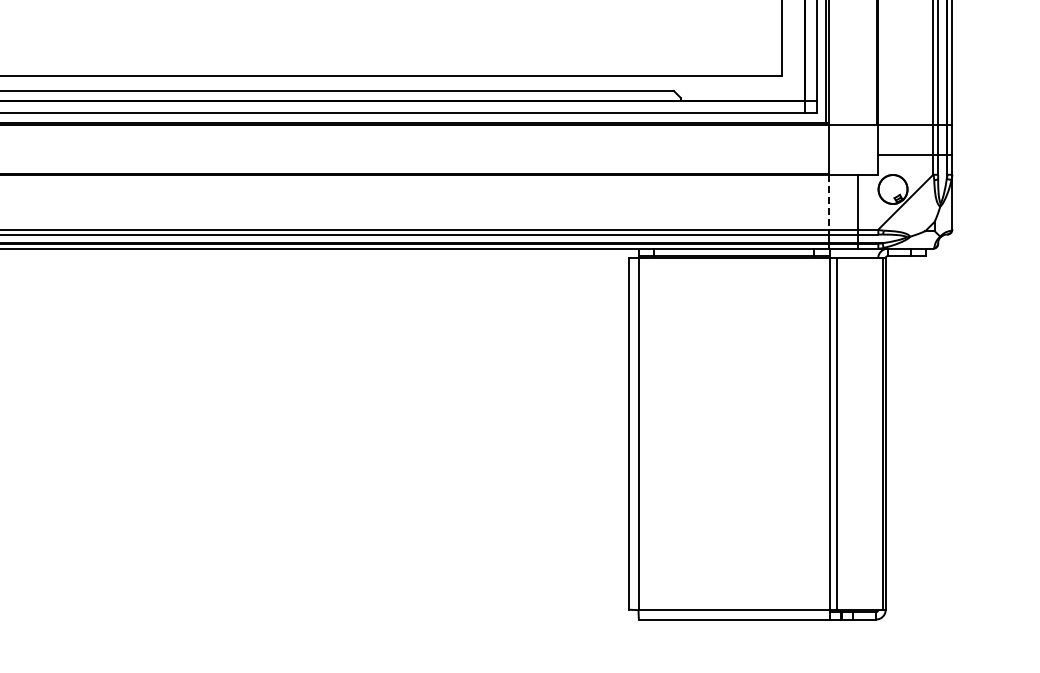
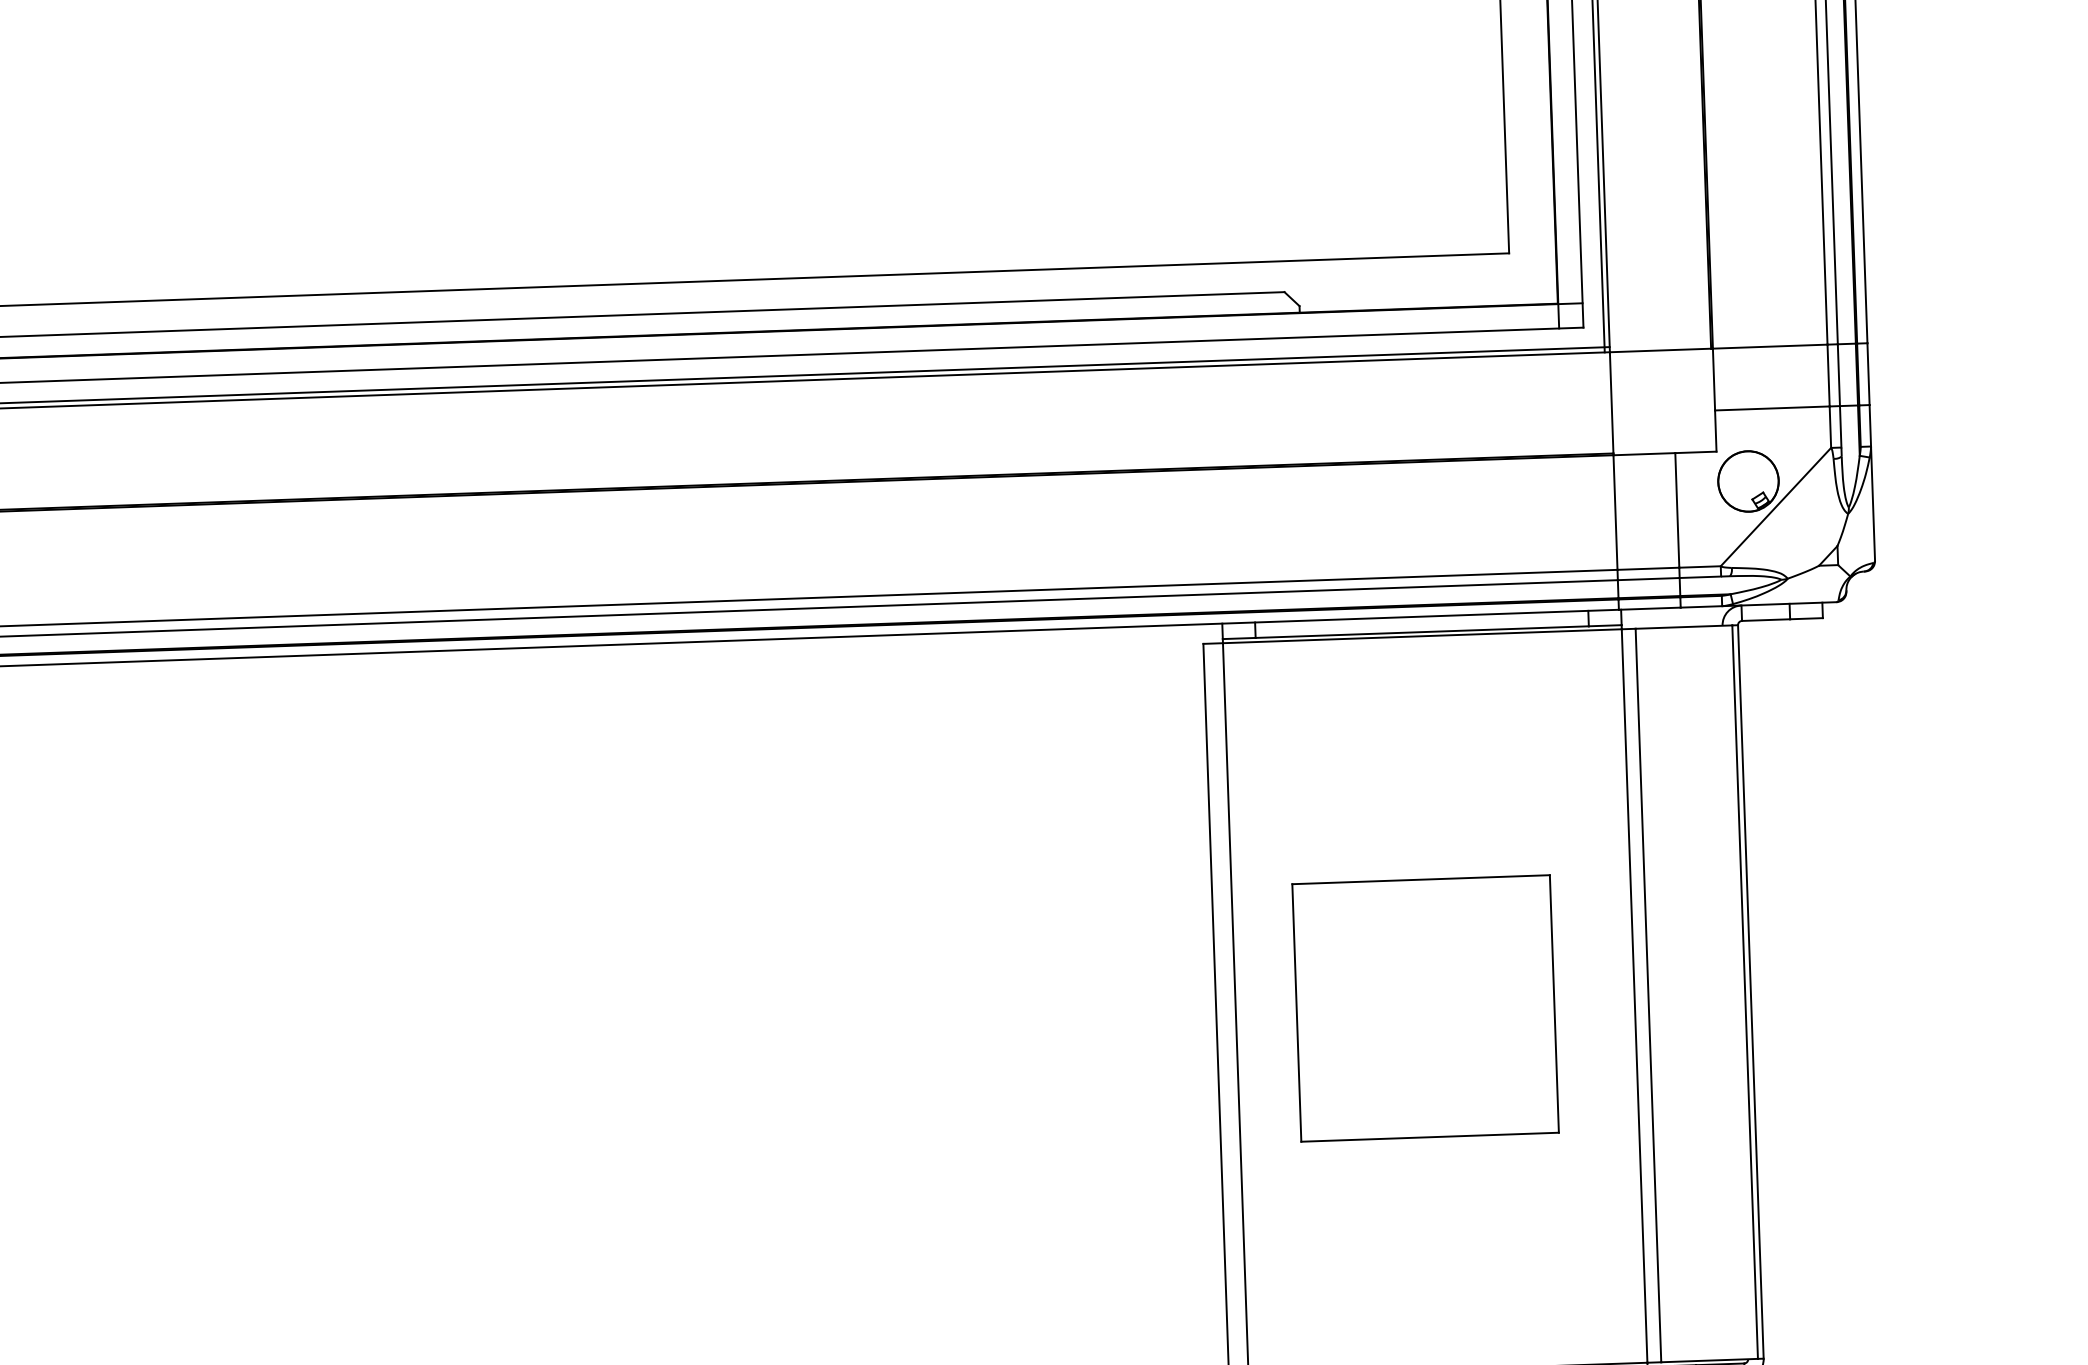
line: (828, 202) -> (1614, 513), dashed -> solid
part: (729, 436) -> (1425, 1008), added

